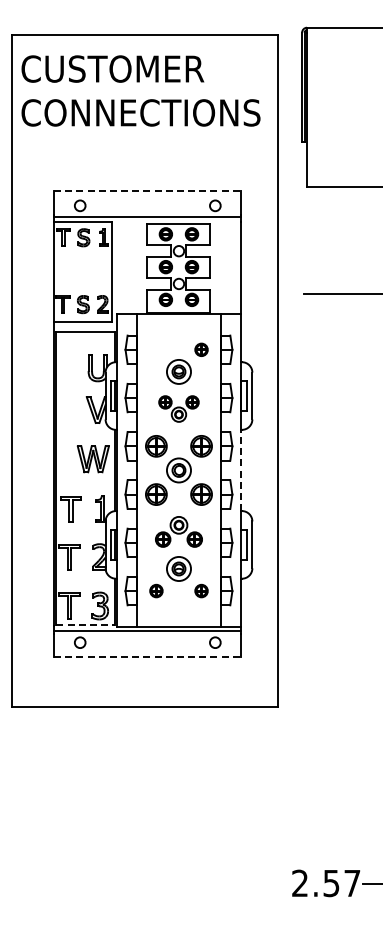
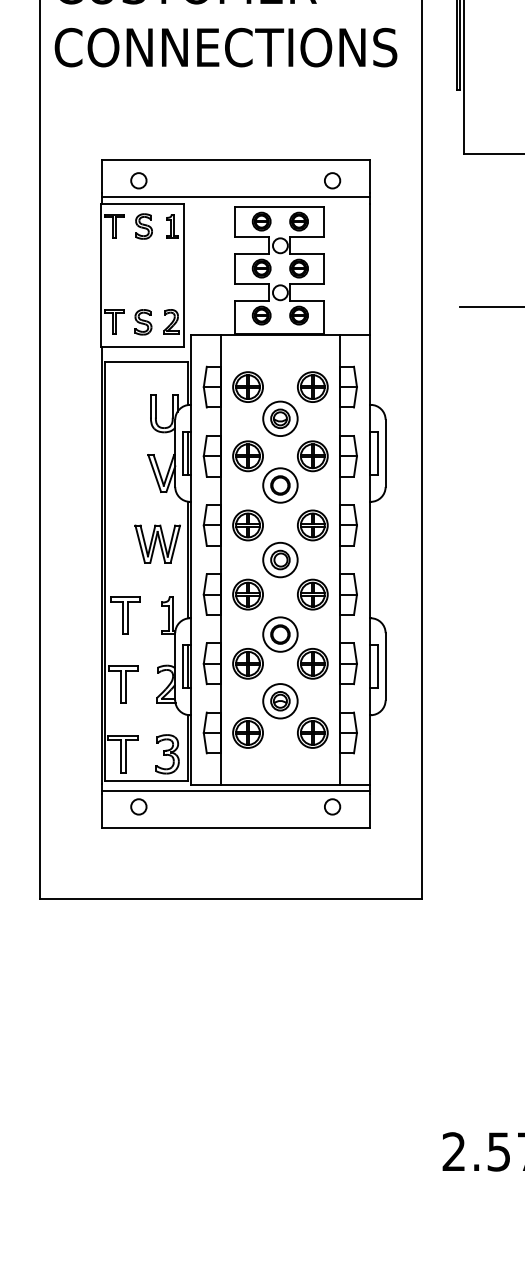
line: (147, 191) -> (235, 160), dashed -> solid
part: (156, 349) -> (248, 386), added
part: (201, 349) -> (312, 386), size x1.67
part: (178, 408) -> (279, 471), size x1.67
line: (241, 470) -> (370, 560), dashed -> solid
part: (178, 531) -> (279, 647), size x1.43
part: (156, 590) -> (248, 732), size x1.67
part: (201, 590) -> (312, 732), size x1.67
line: (86, 624) -> (147, 780), dashed -> solid
line: (147, 657) -> (235, 828), dashed -> solid

